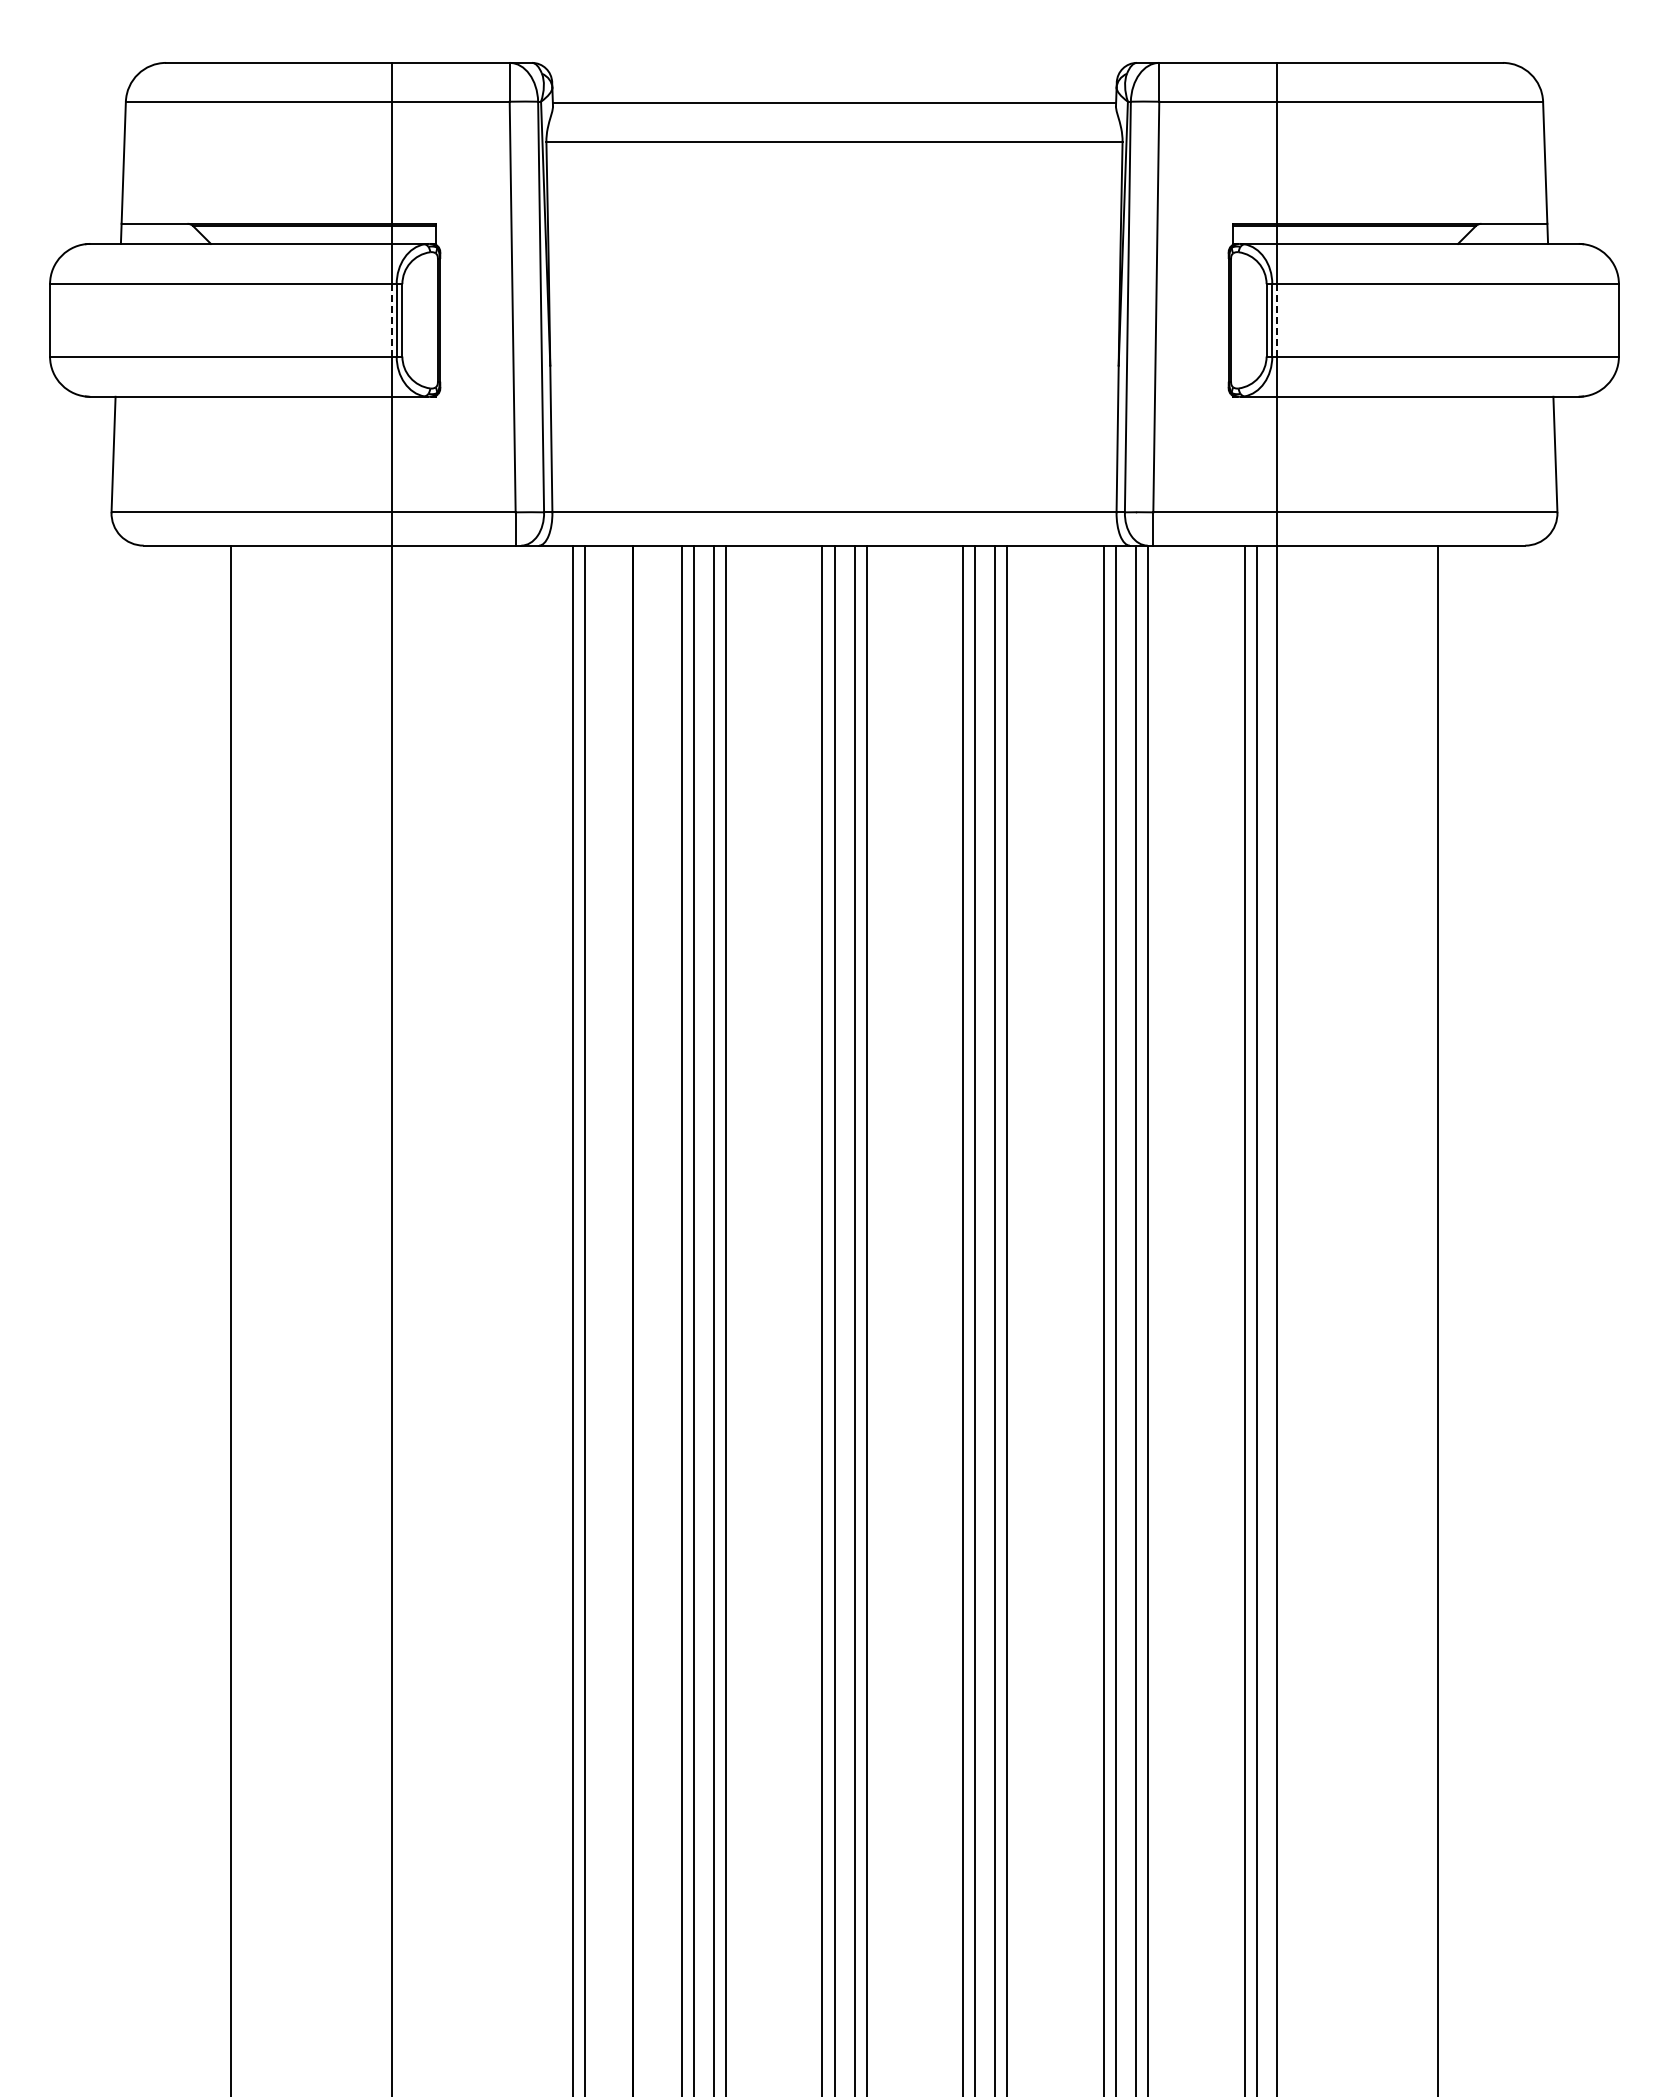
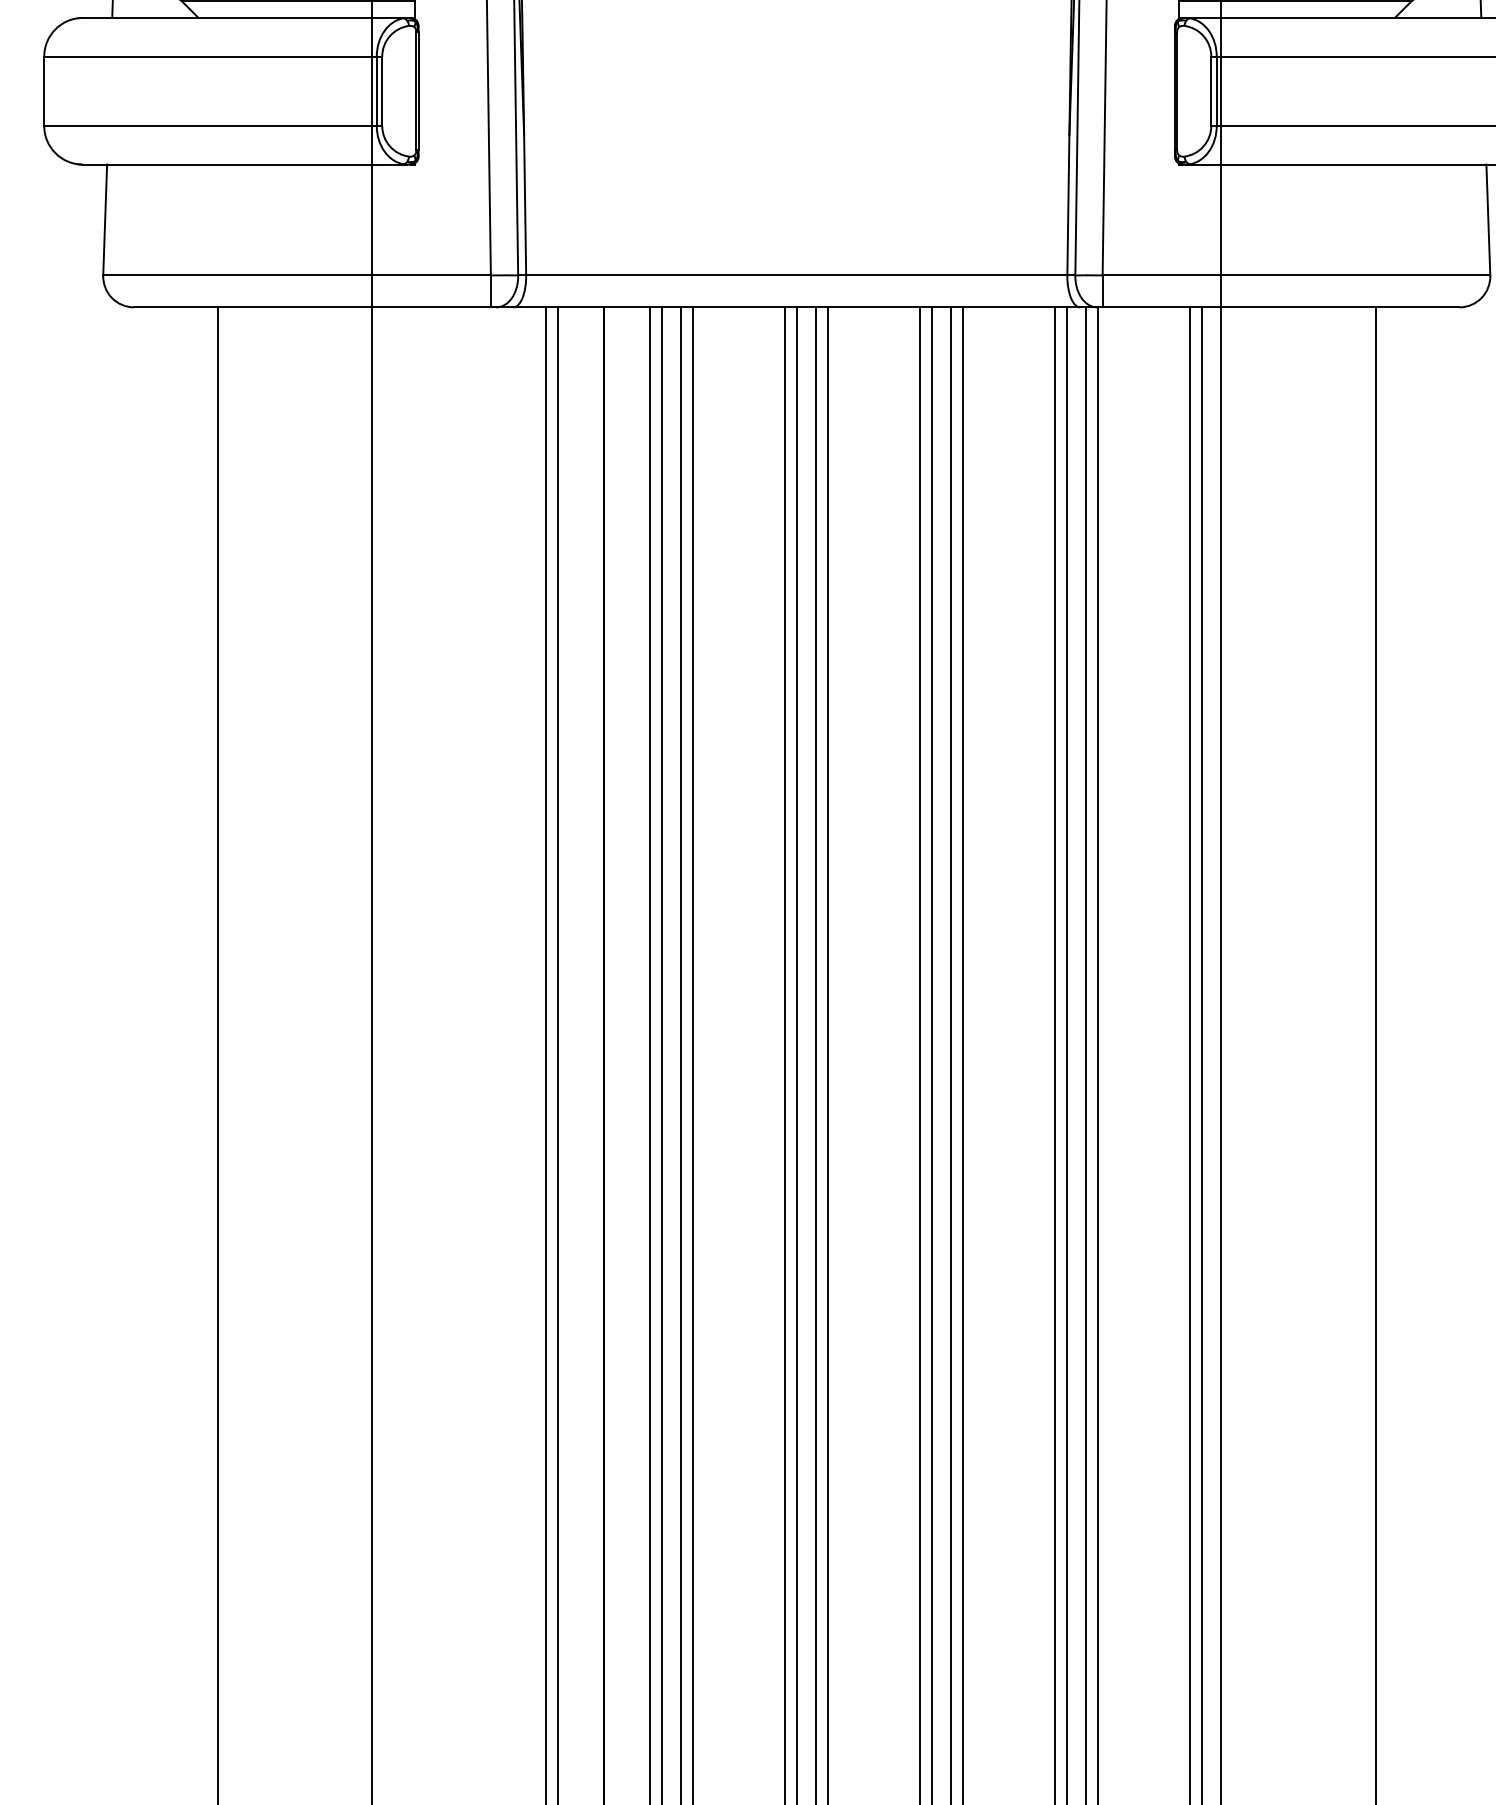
line: (391, 320) -> (371, 91), dashed -> solid
line: (1277, 320) -> (1221, 91), dashed -> solid

